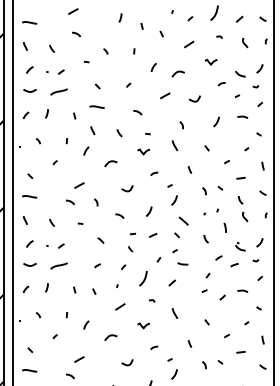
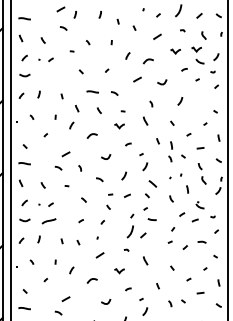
curve: (89, 17) -> (74, 14), added
curve: (236, 59) -> (196, 49), added
line: (58, 92) -> (48, 76), removed
curve: (96, 106) -> (92, 91), moved
curve: (242, 117) -> (201, 97), removed
curve: (206, 174) -> (171, 145), added
curve: (260, 242) -> (218, 190), moved
curve: (143, 278) -> (130, 231), moved

